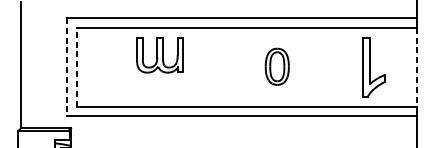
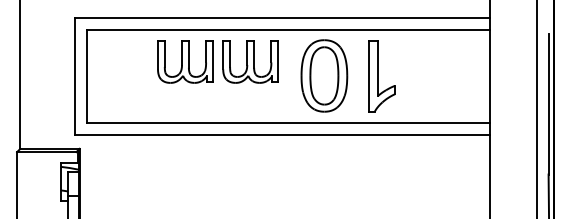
part: (215, 54) -> (250, 61), added
part: (277, 66) -> (324, 75), size x1.67
line: (67, 67) -> (75, 76), dashed -> solid
line: (76, 67) -> (86, 76), dashed -> solid
part: (373, 67) -> (381, 76), moved
line: (417, 67) -> (490, 76), dashed -> solid

